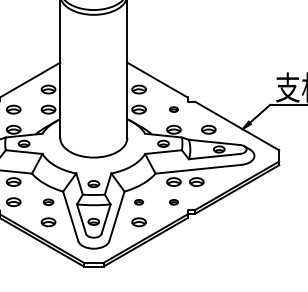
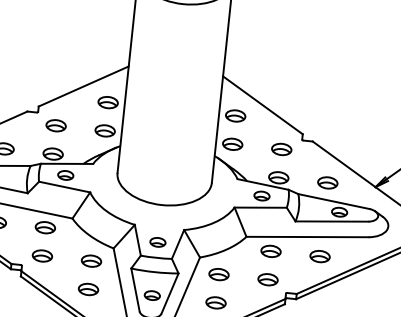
part: (173, 109) -> (281, 149), size x1.67
part: (196, 181) -> (319, 255), moved
part: (48, 202) -> (91, 261), size x1.43
part: (138, 202) -> (218, 274), size x1.67
part: (173, 202) -> (267, 280), size x1.67

